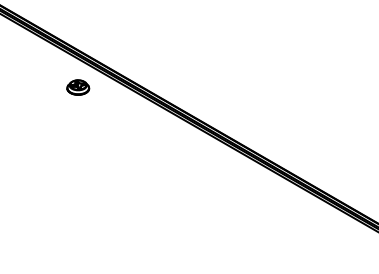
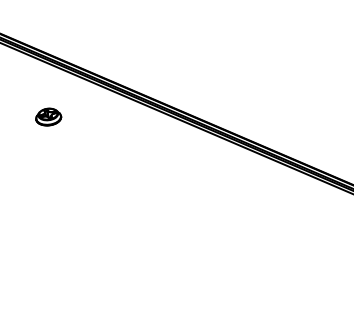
part: (78, 87) -> (48, 116), moved

